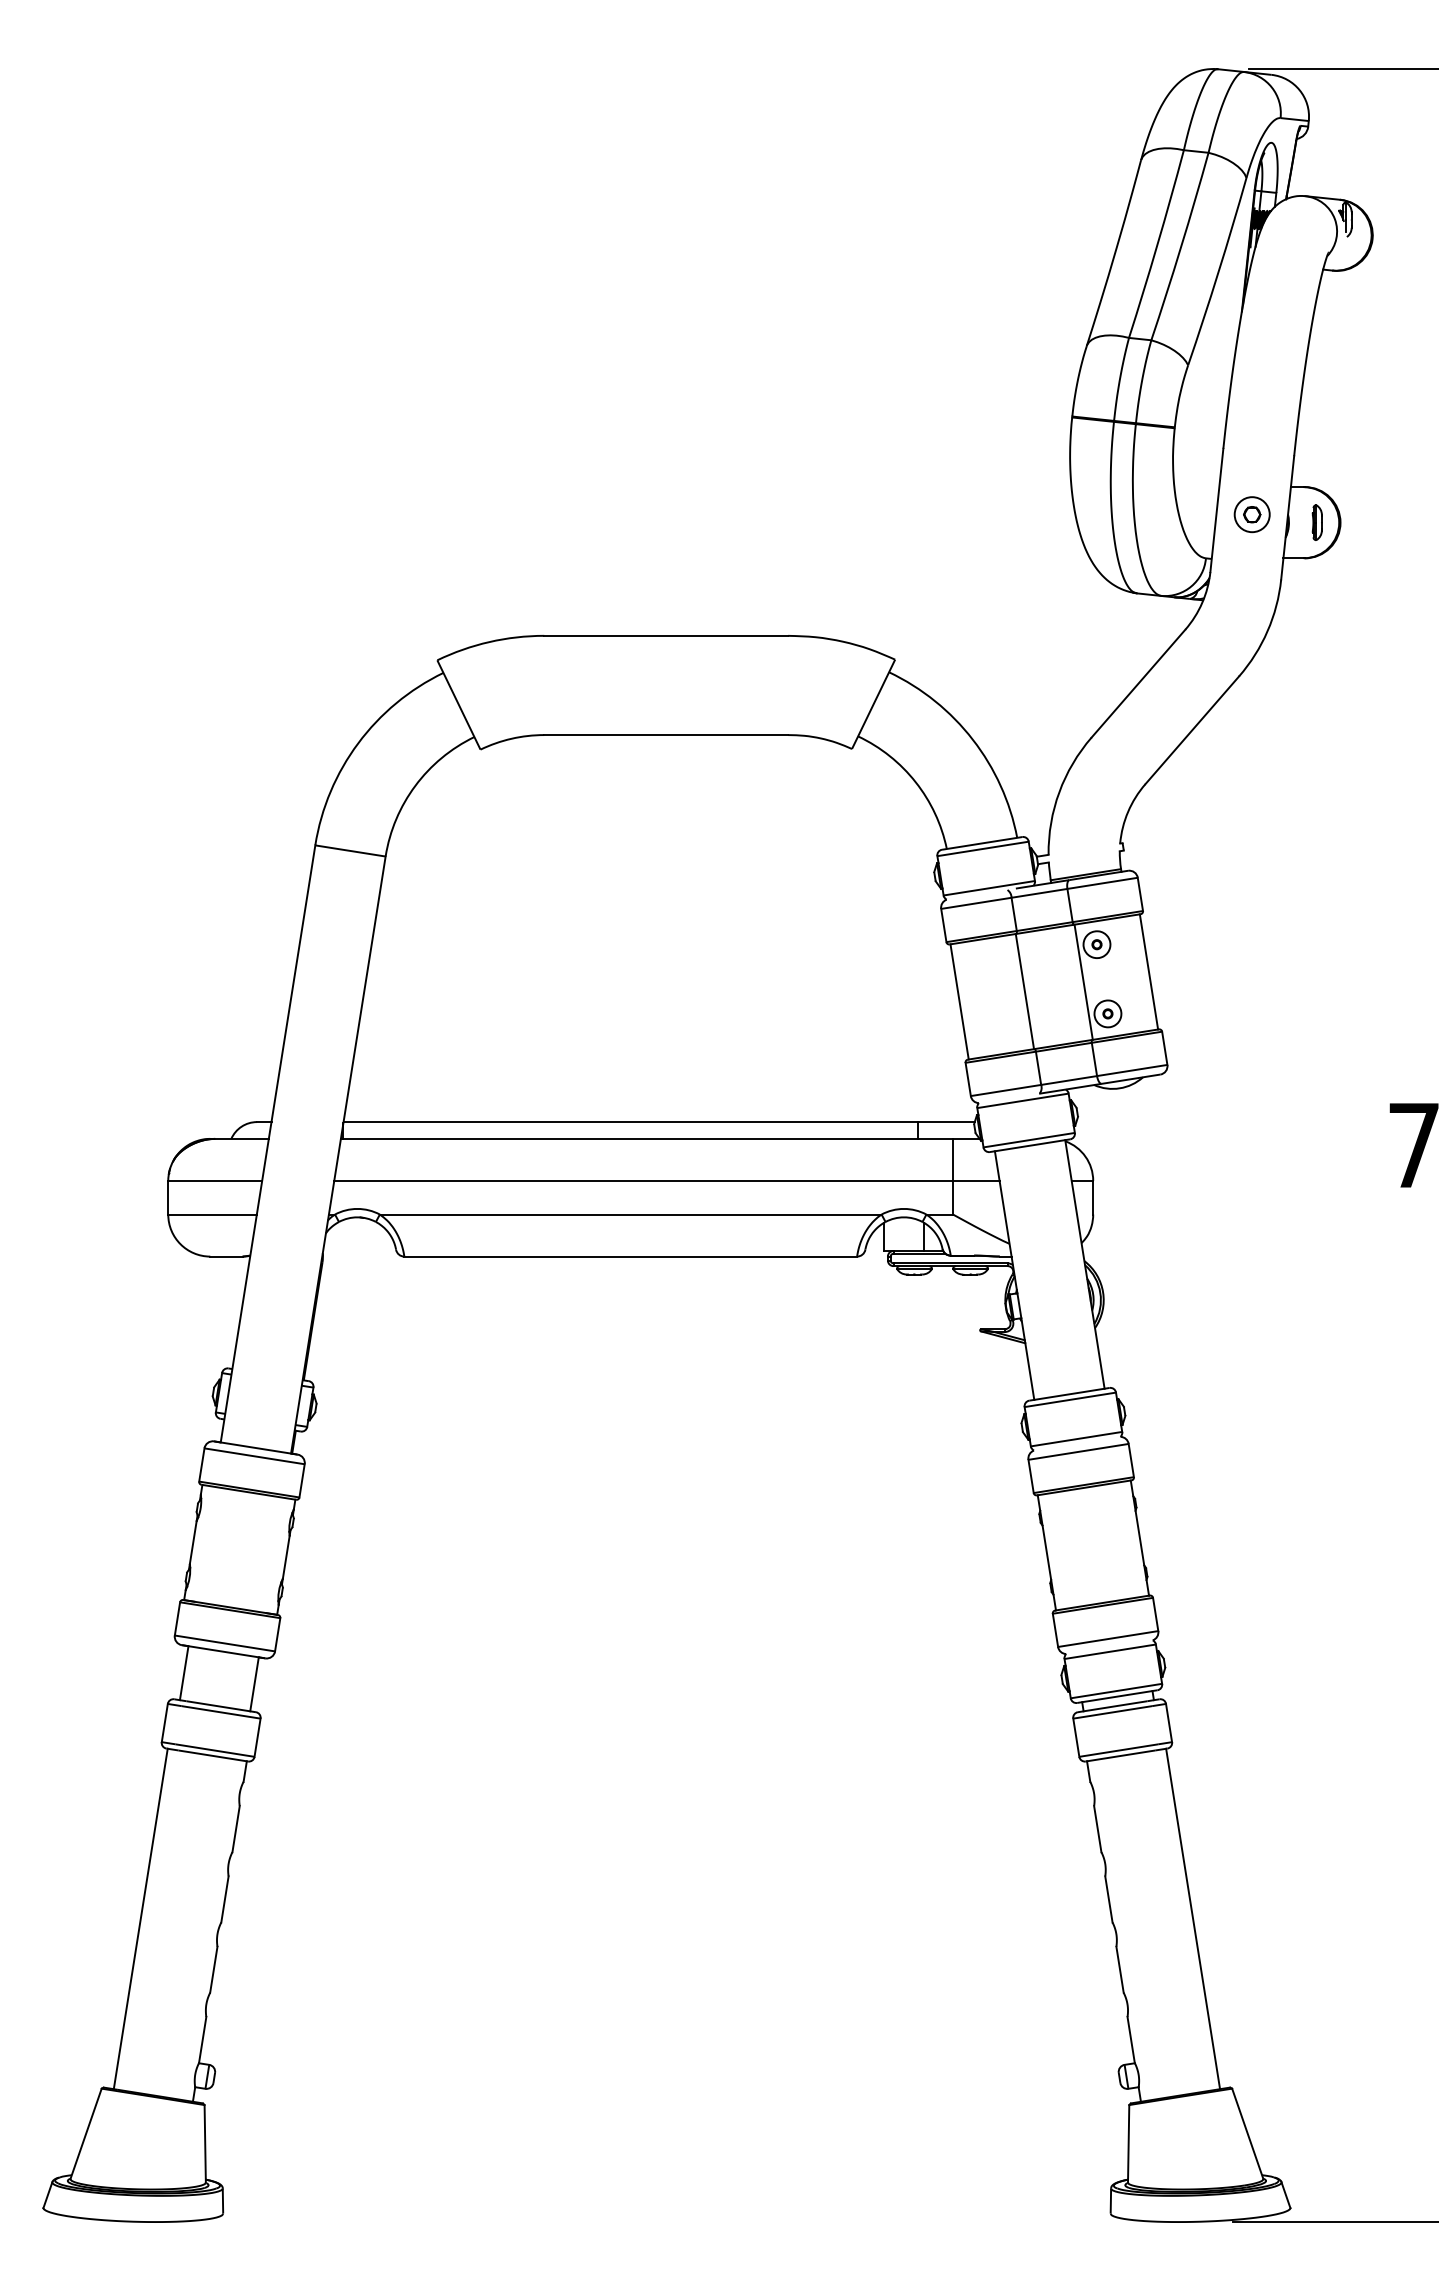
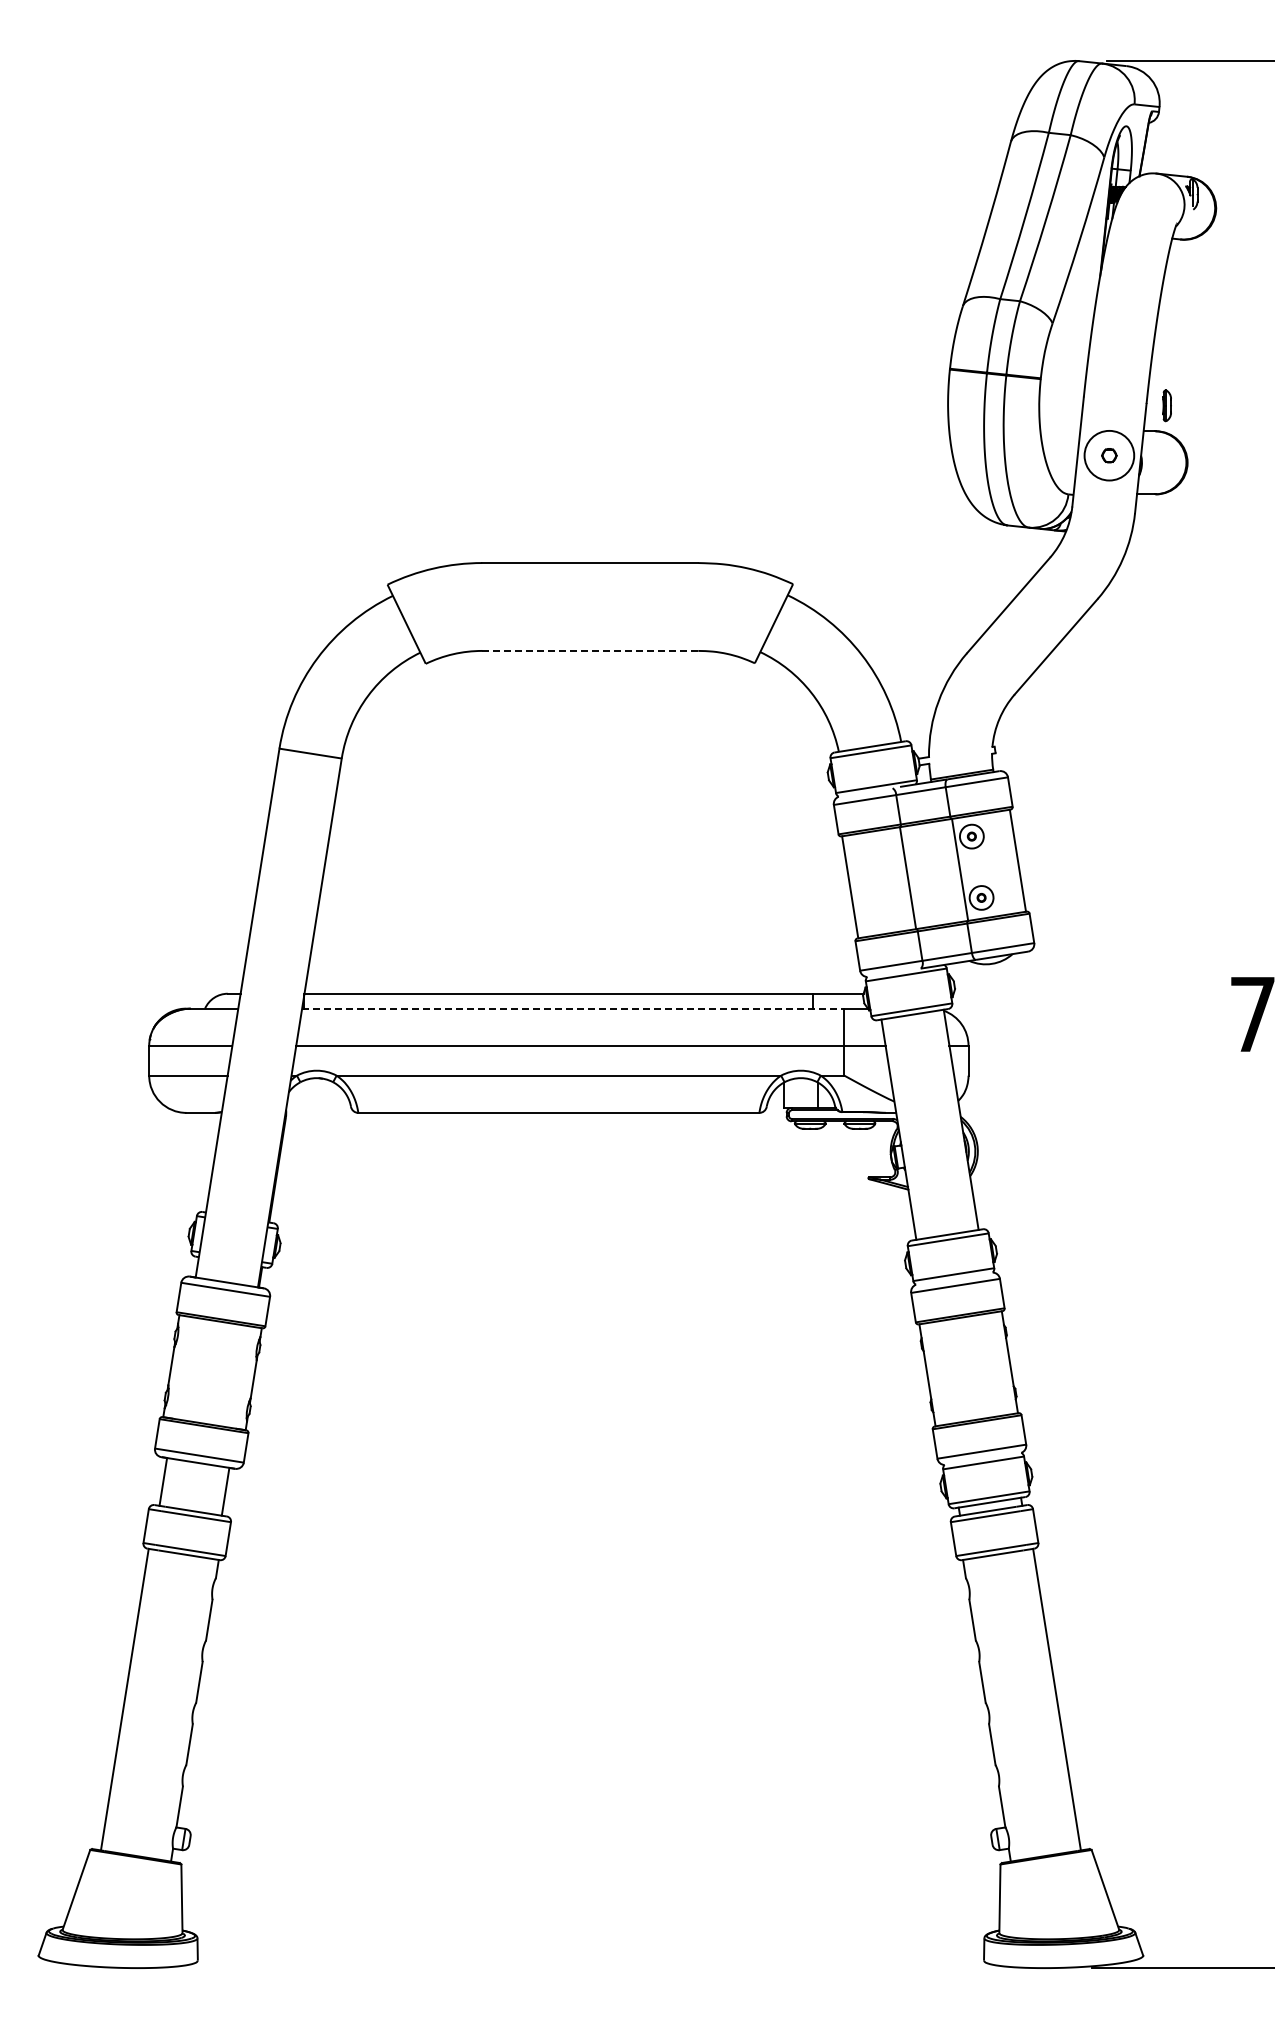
circle: (1251, 514) -> (1108, 455), size x1.6
part: (1316, 522) -> (1166, 405), moved
line: (666, 734) -> (590, 650), solid -> dashed
line: (647, 1138) -> (573, 1008), solid -> dashed

